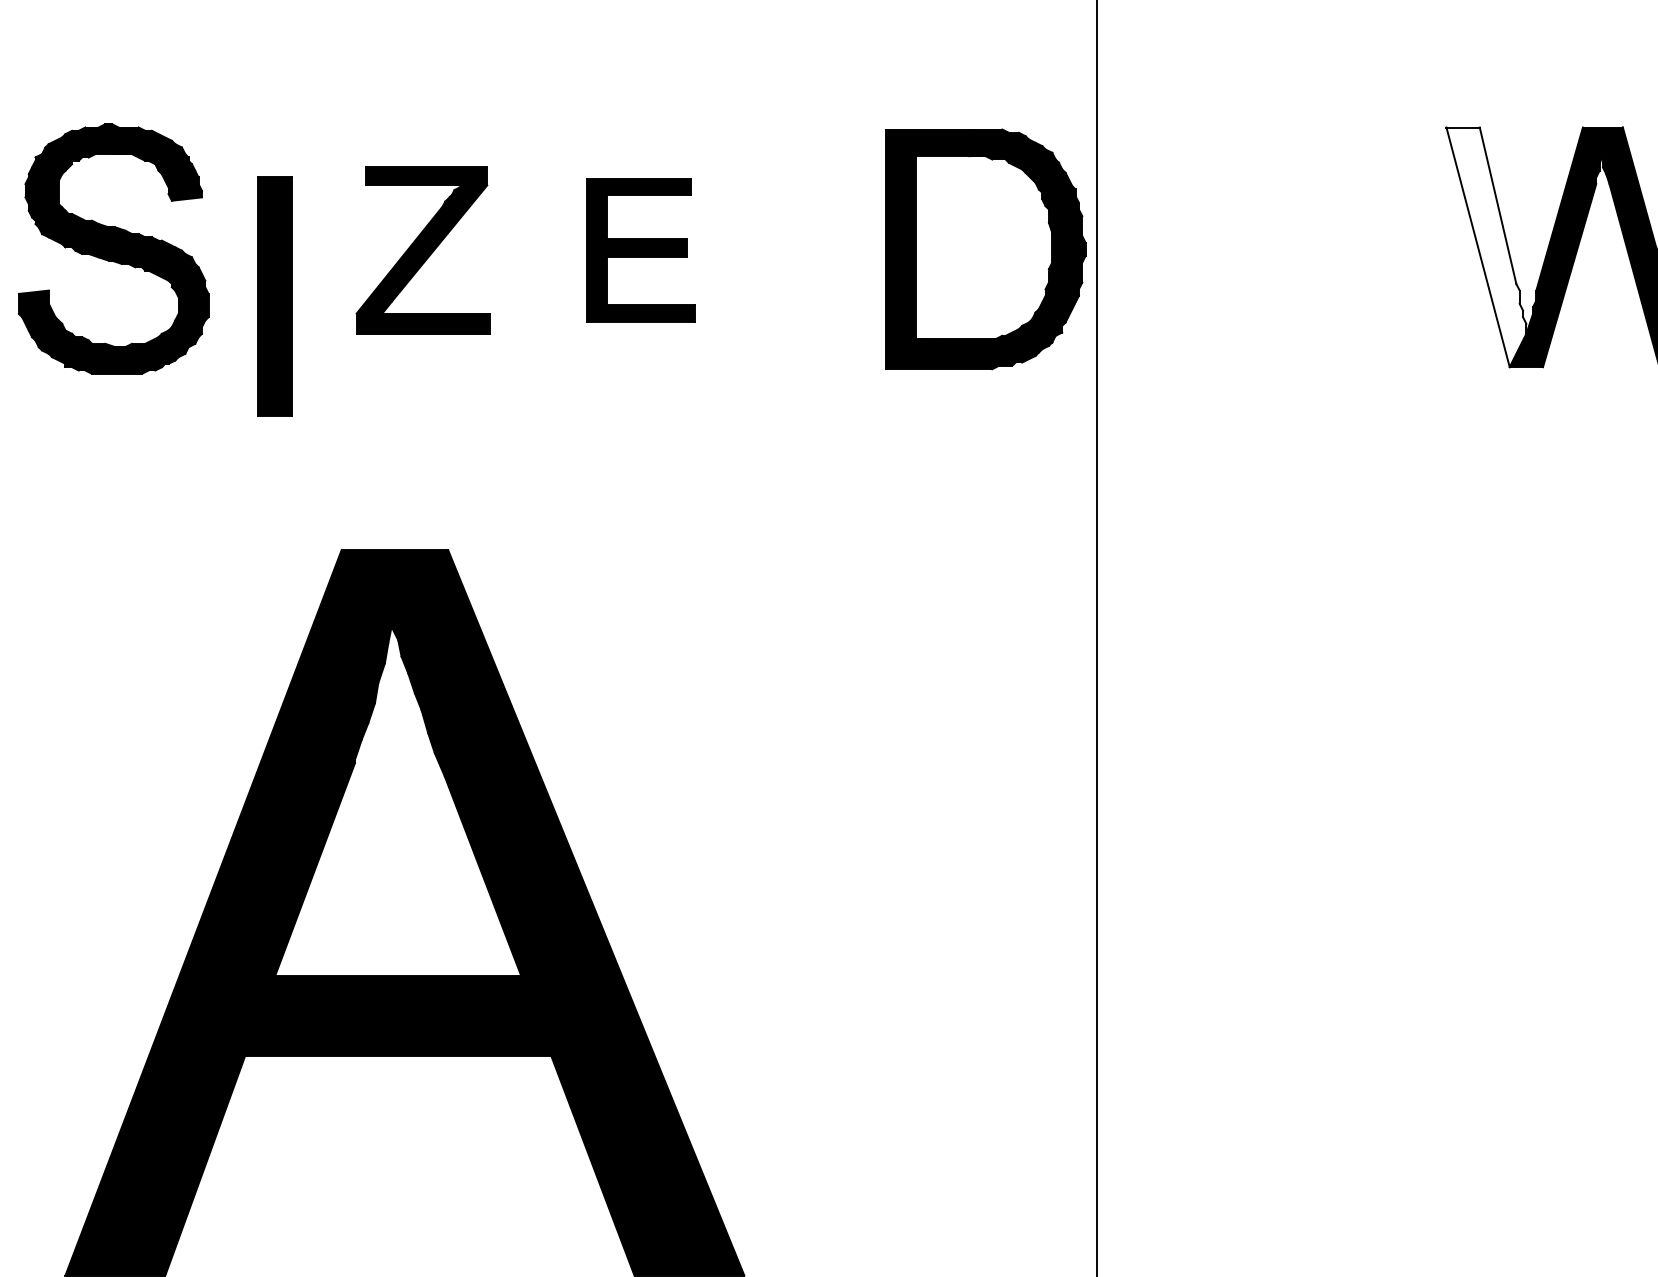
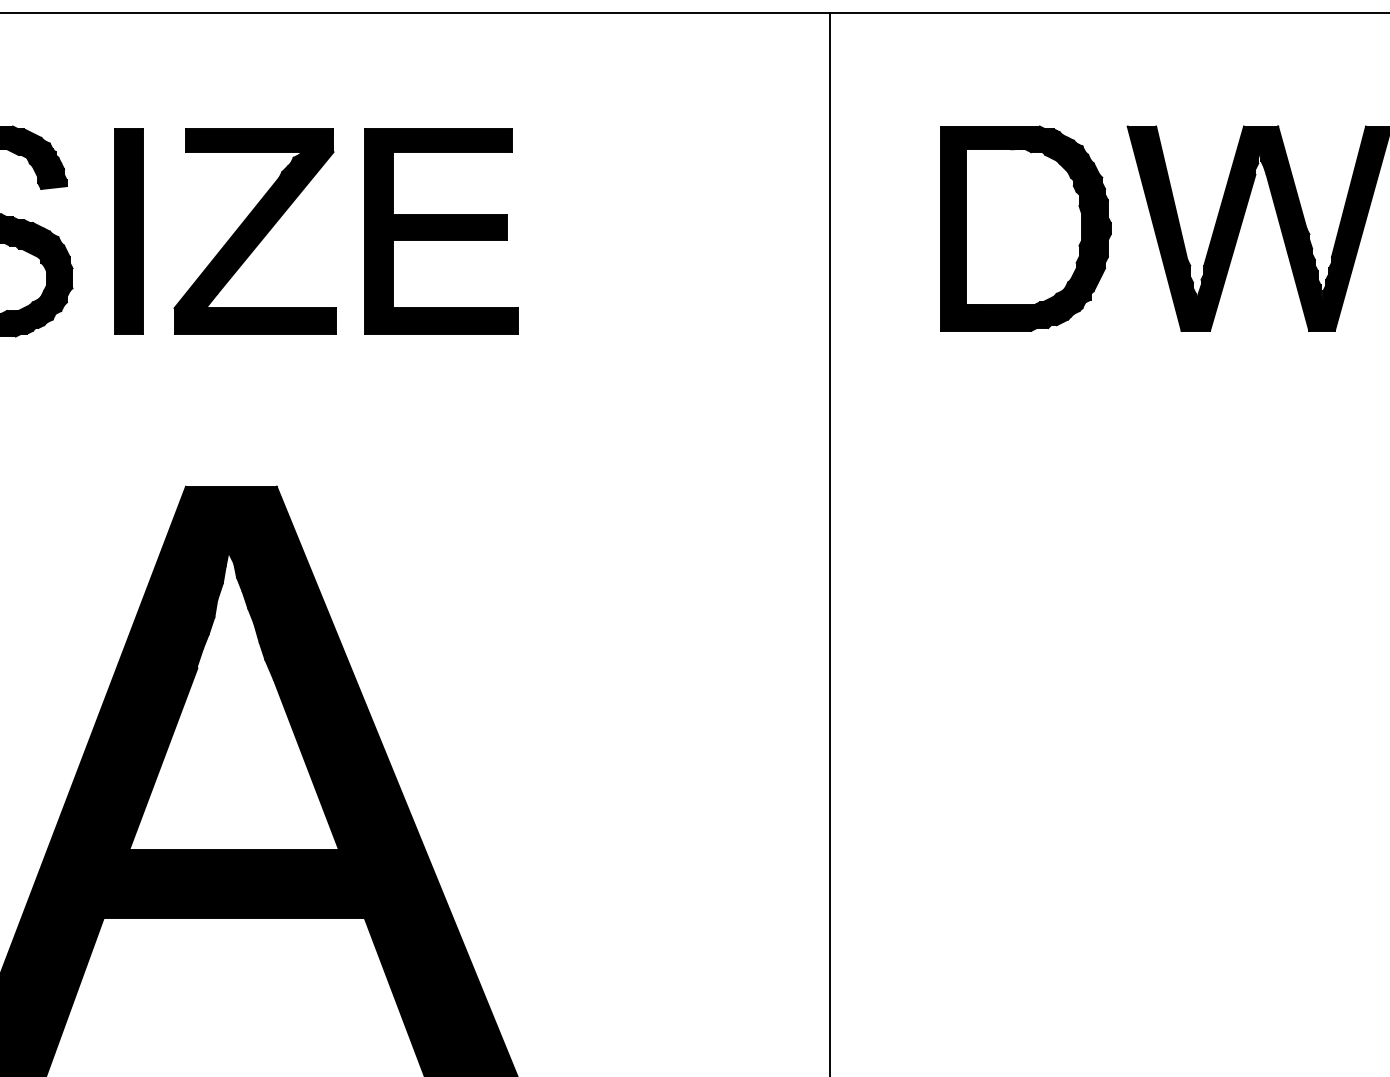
fill: (1486, 247) -> (1161, 228), added
part: (985, 249) -> (1025, 228), moved
part: (422, 250) -> (254, 231), size x1.43
part: (640, 250) -> (440, 231), size x1.67
part: (274, 296) -> (128, 231), moved

